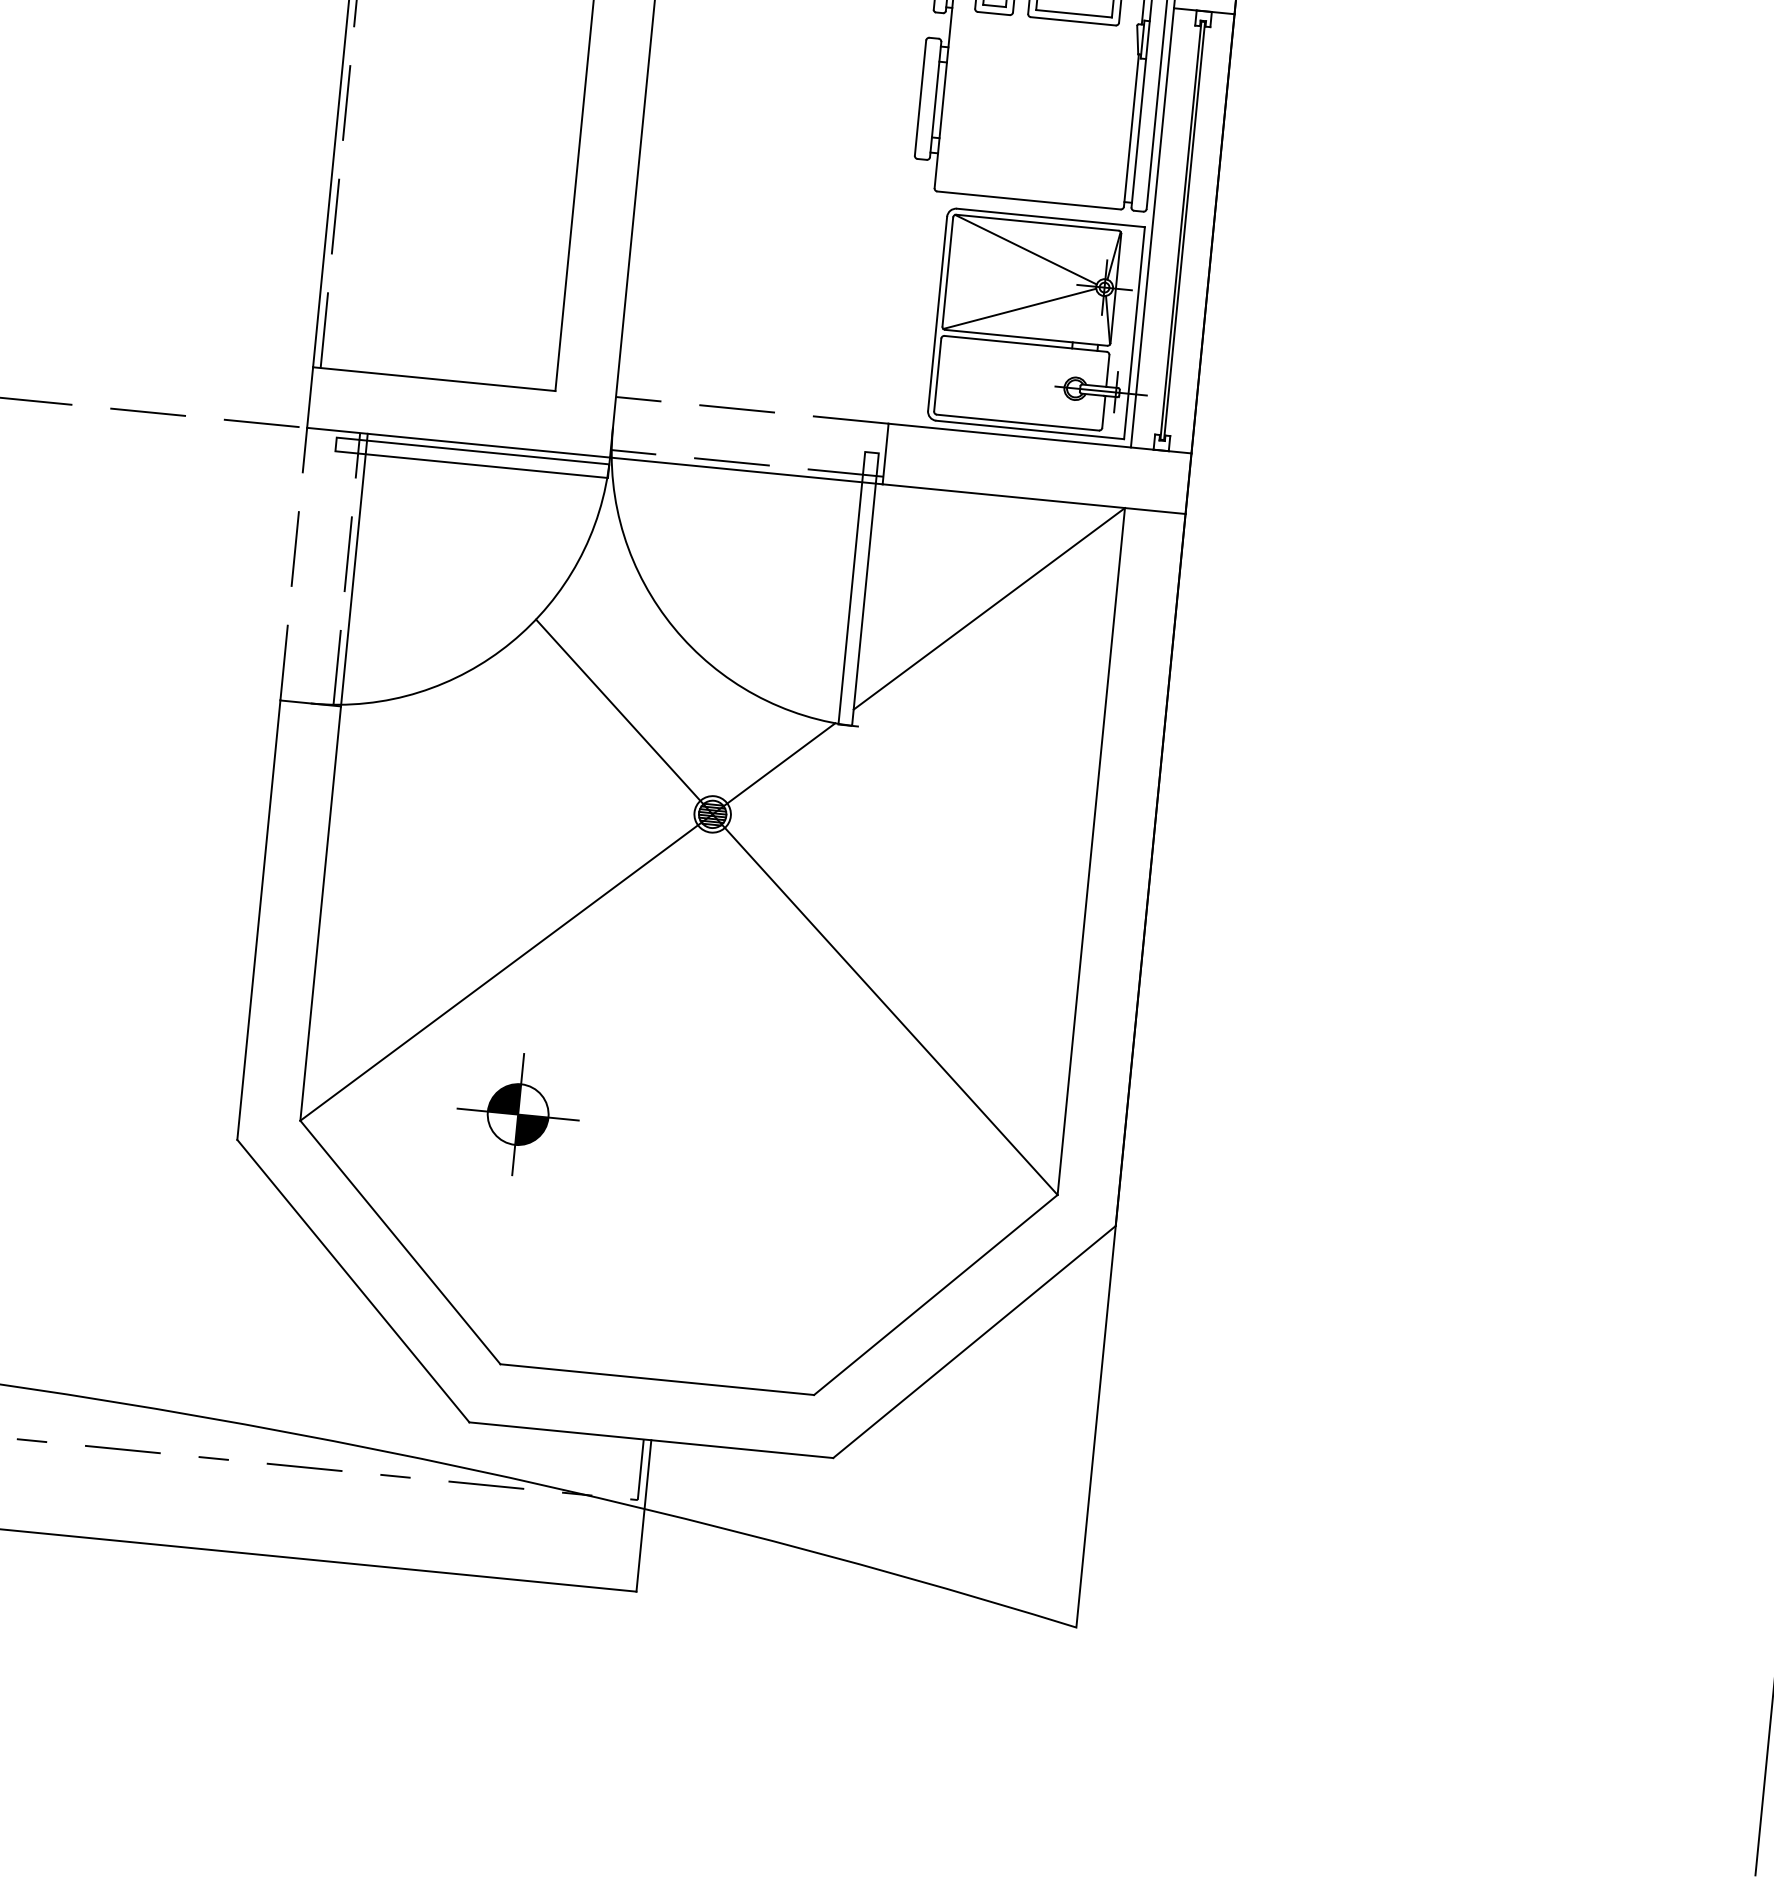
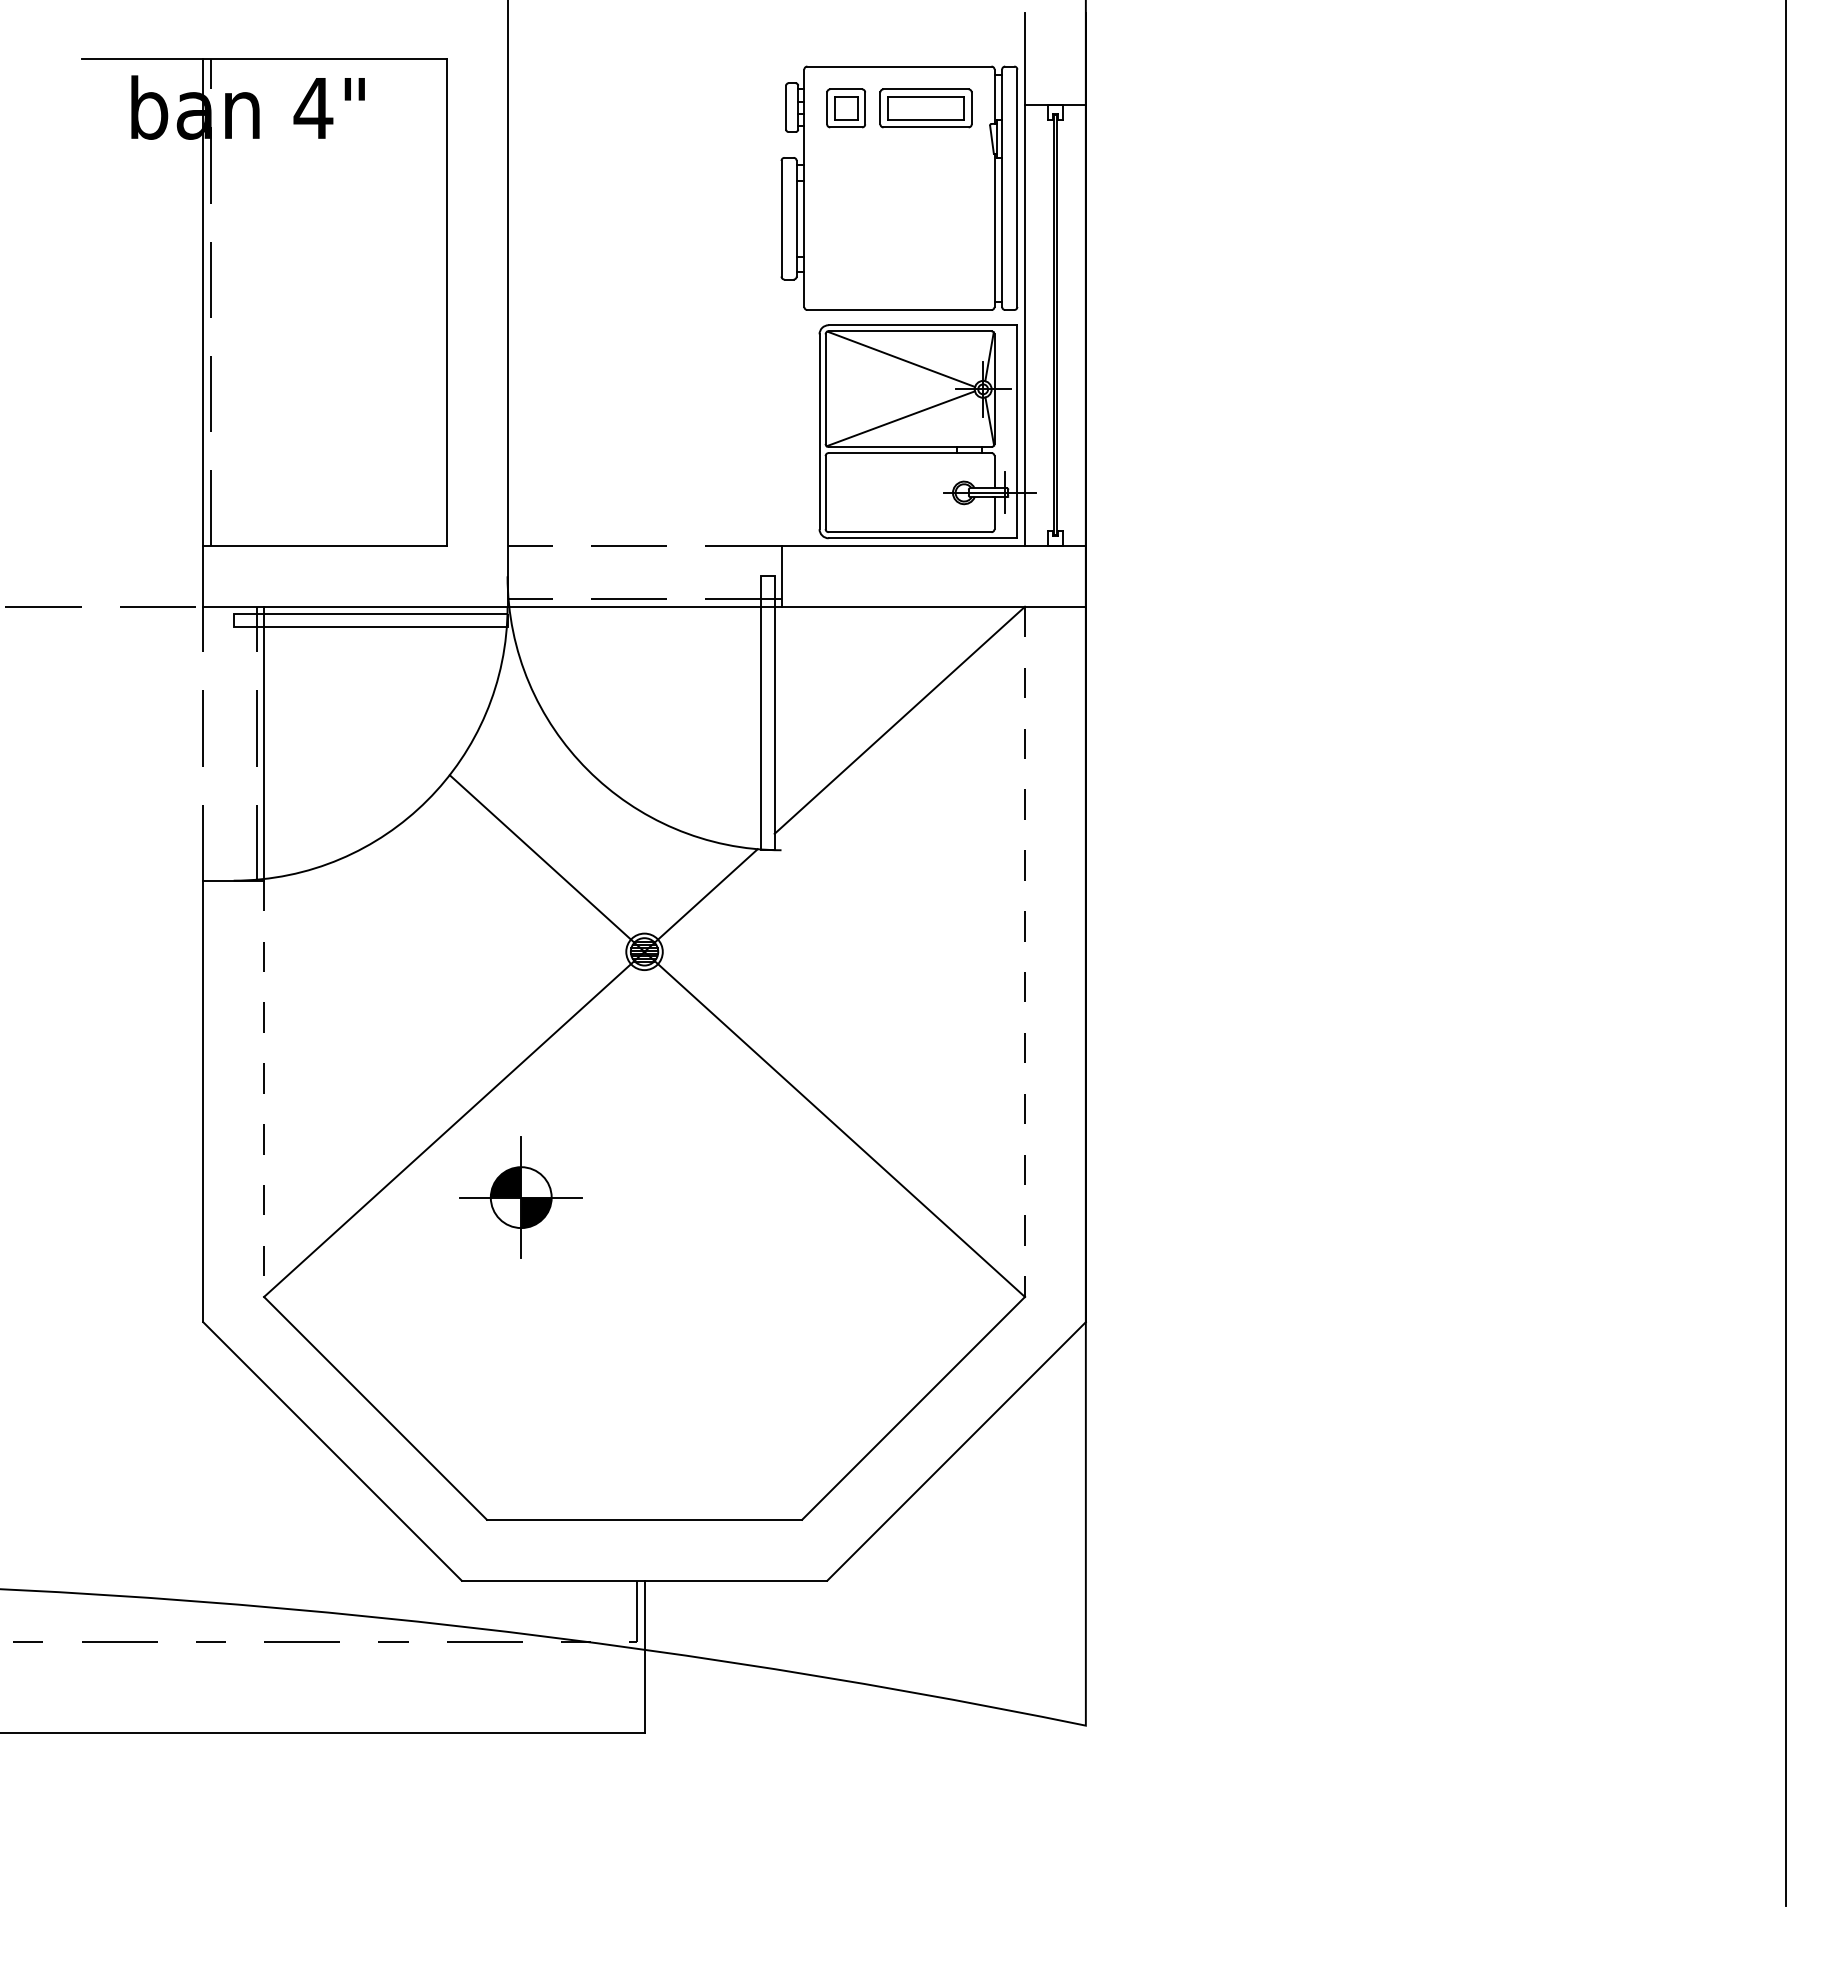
line: (1090, 852) -> (1024, 952), solid -> dashed
line: (321, 914) -> (264, 1089), solid -> dashed
part: (517, 1114) -> (520, 1197), moved

